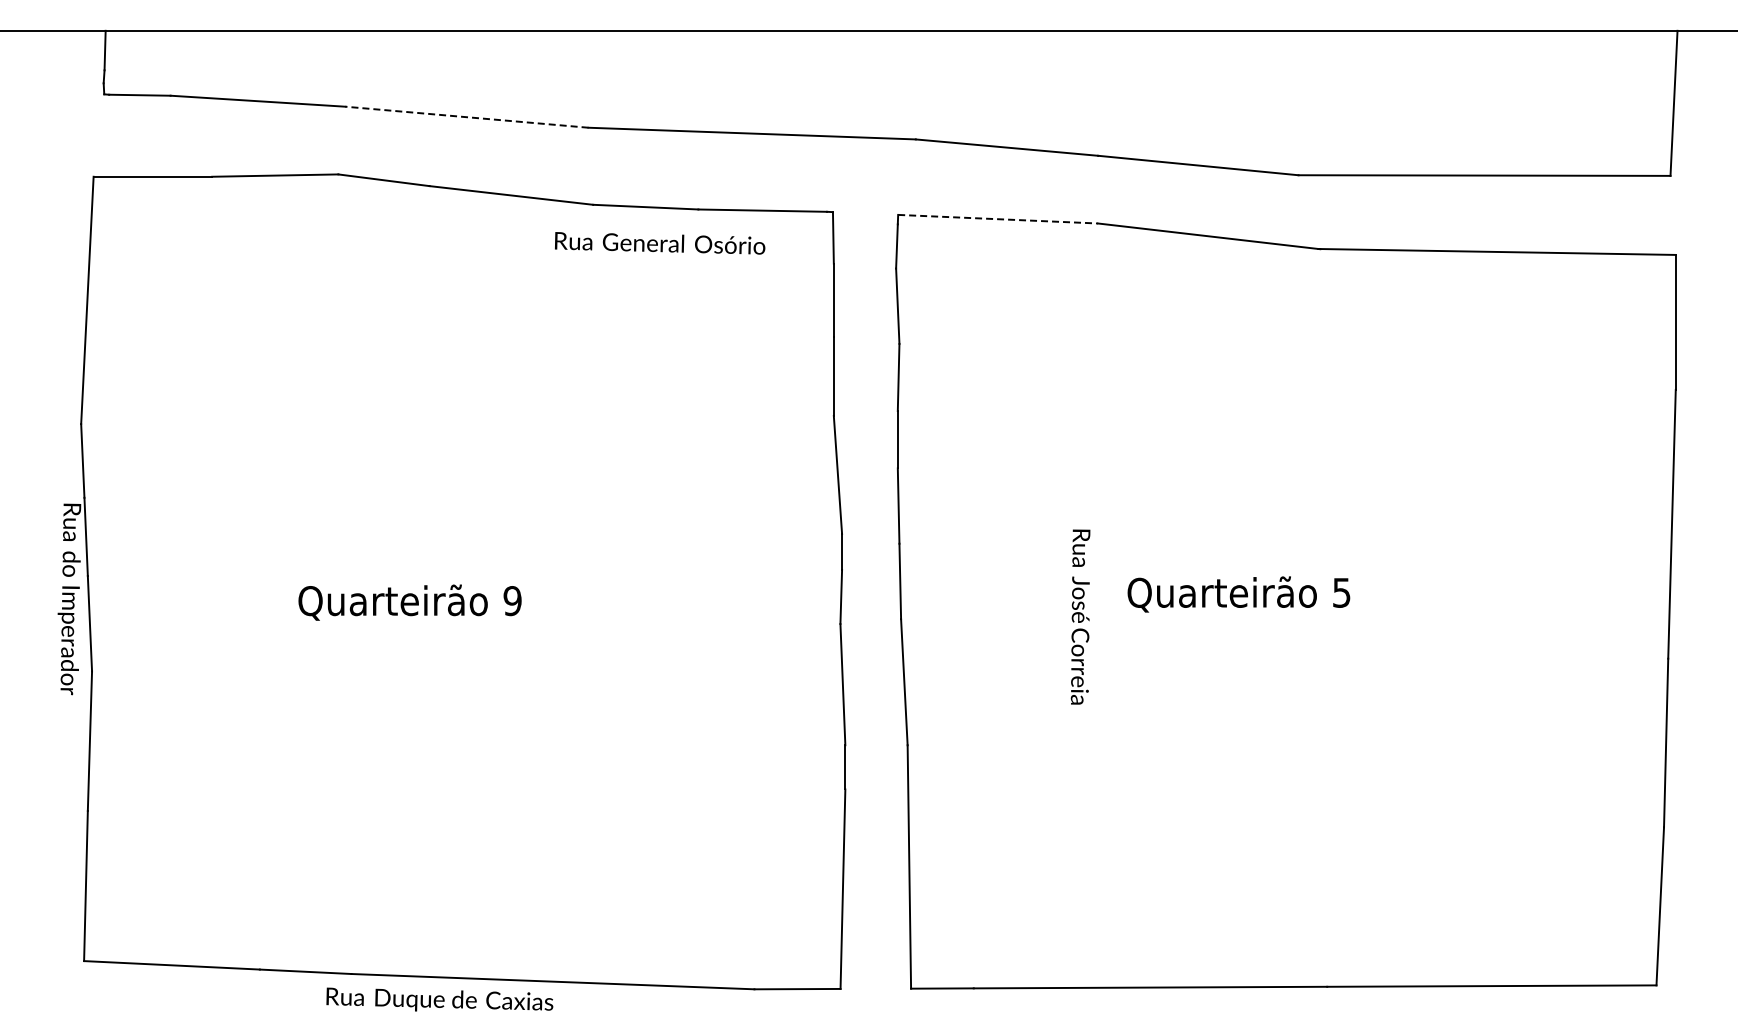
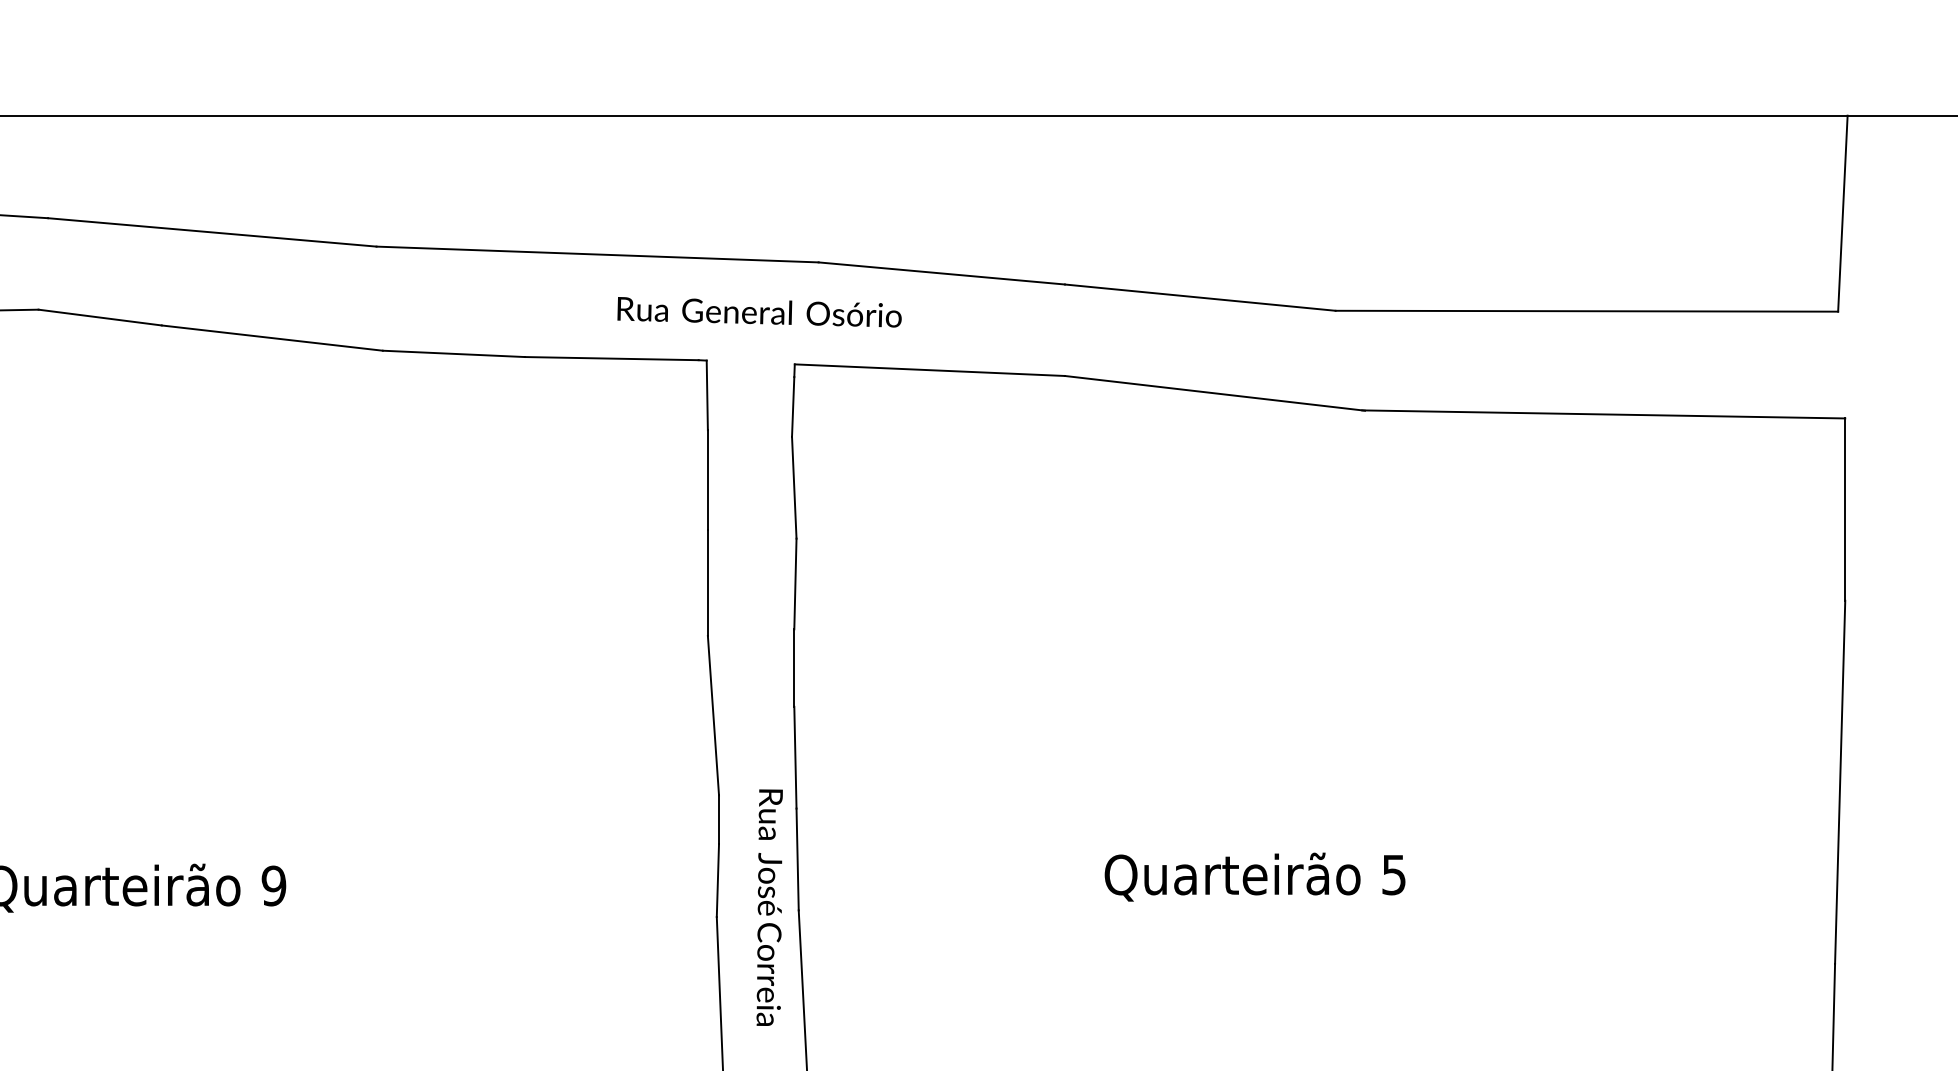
line: (466, 117) -> (211, 232), dashed -> solid
line: (998, 219) -> (930, 370), dashed -> solid
text: (660, 243) -> (760, 312), moved
text: (1080, 616) -> (769, 906), moved

